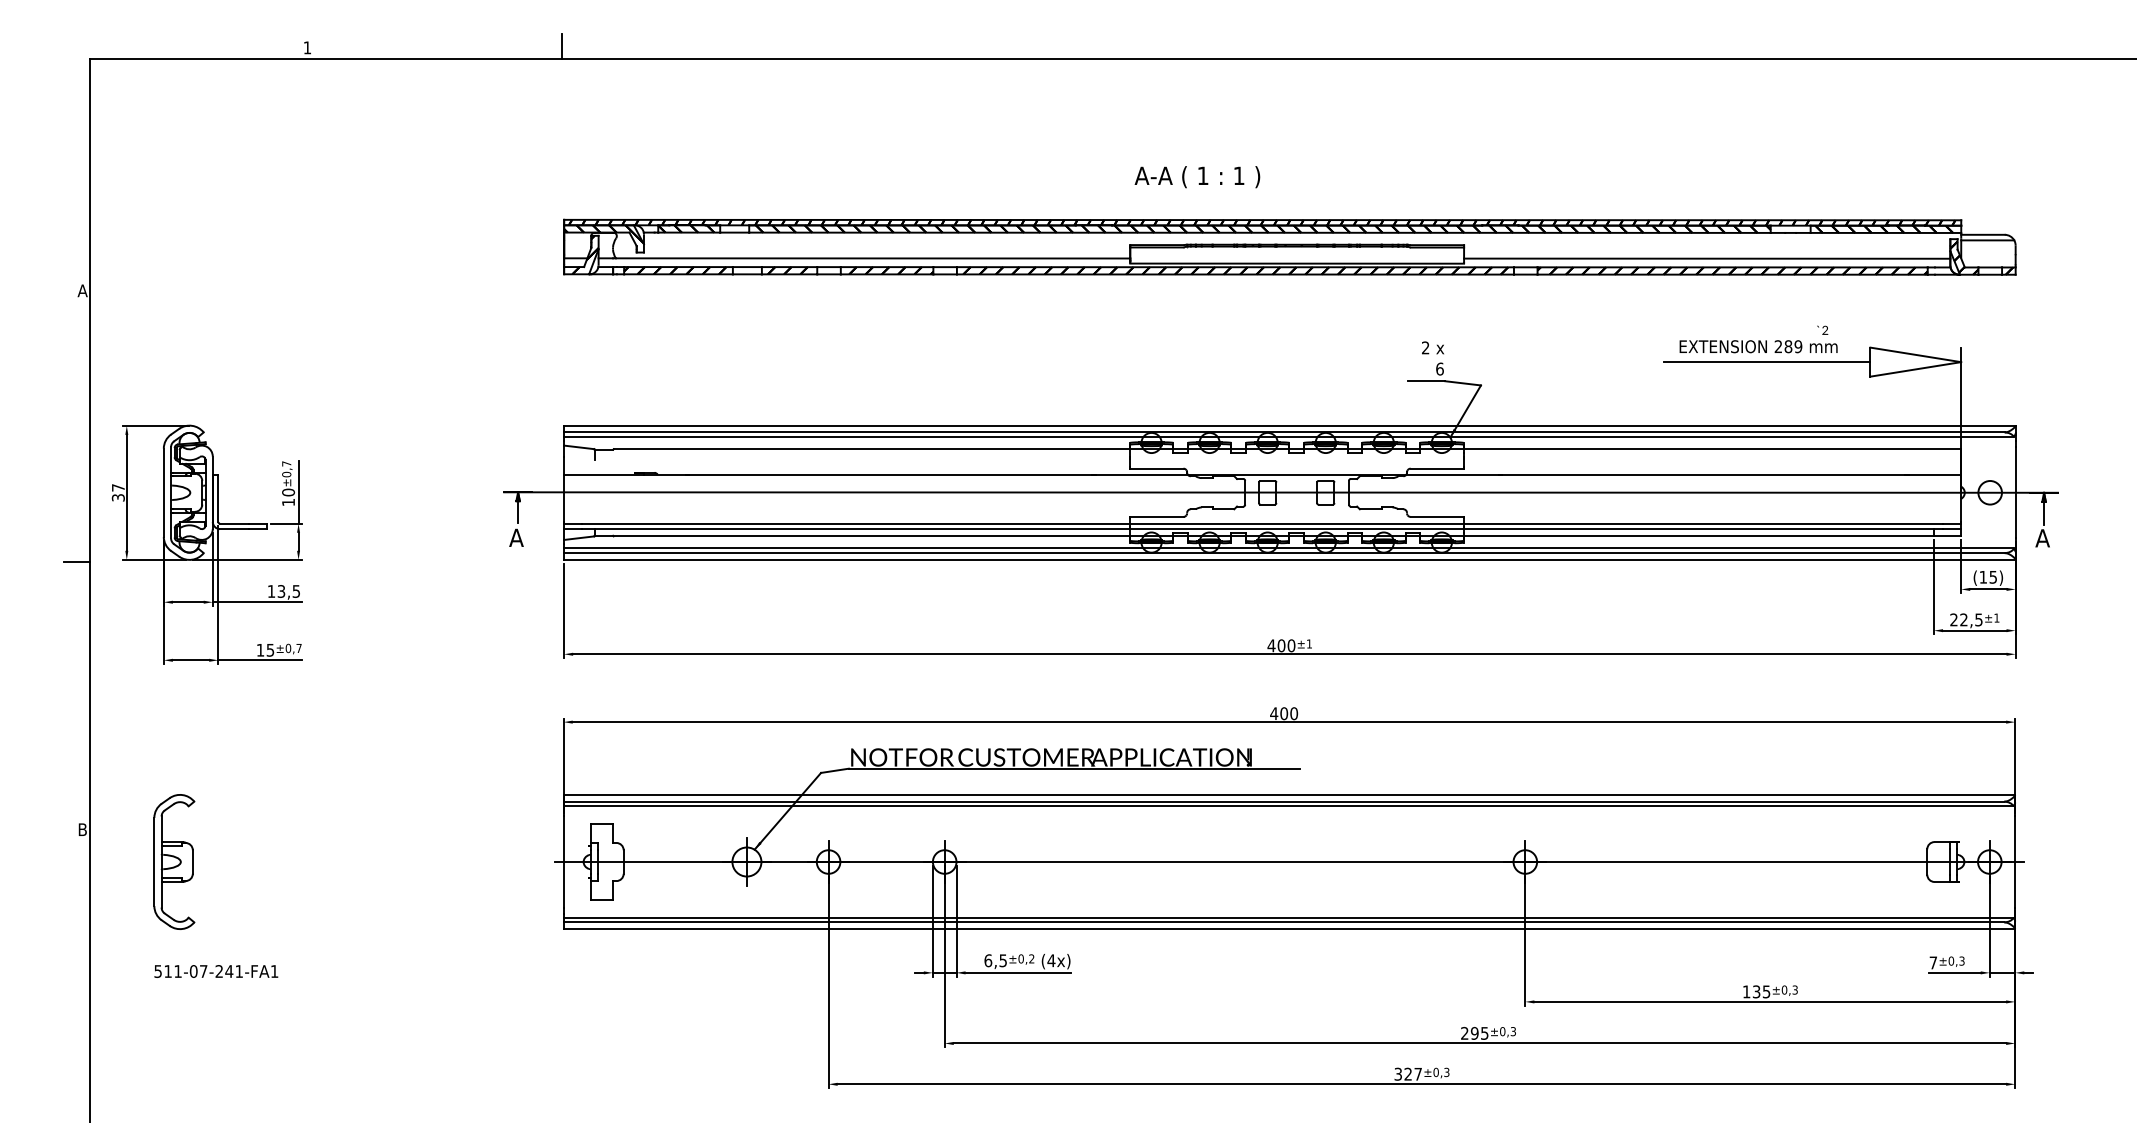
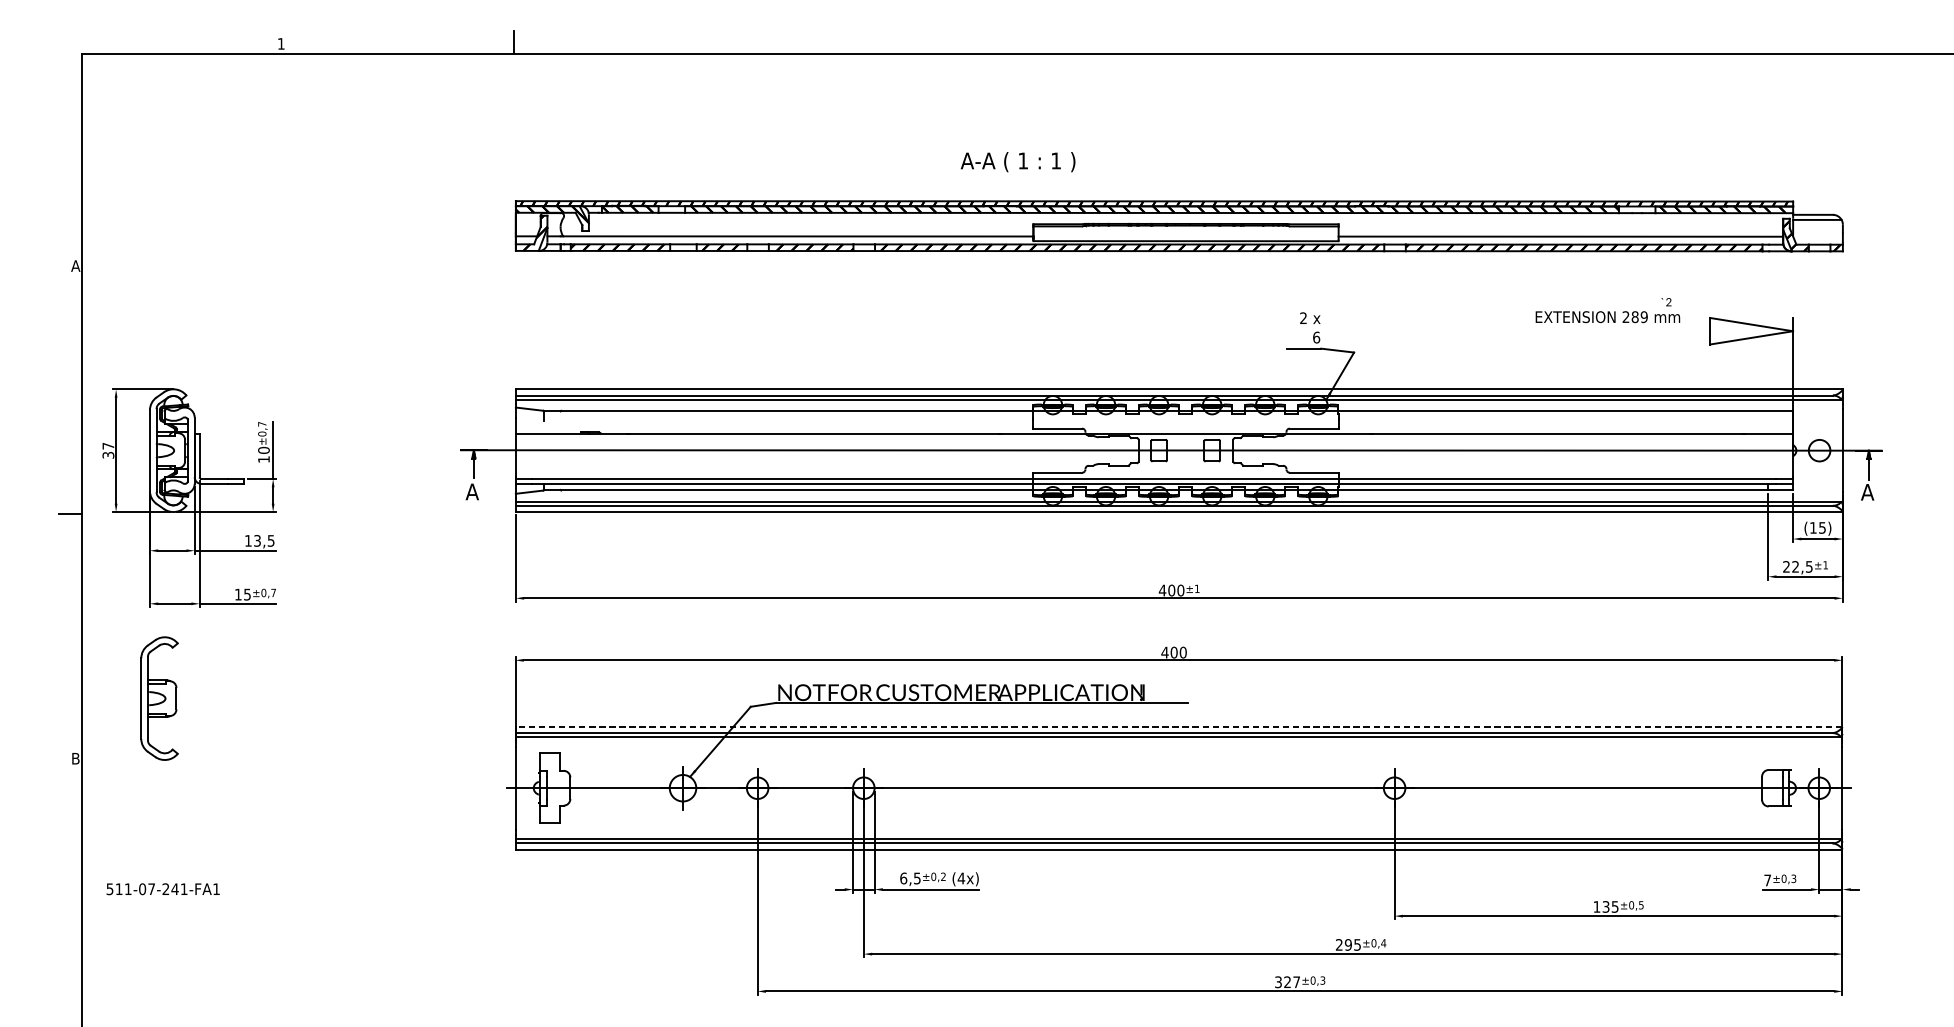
text: (1197, 177) -> (1018, 162), moved
line: (1766, 362) -> (1615, 331), removed
line: (1289, 794) -> (1179, 726), solid -> dashed
part: (174, 861) -> (159, 698), moved
text: (216, 971) -> (163, 889), moved
text: (1794, 989) -> (1640, 904), ±0,3 -> ±0,5
text: (1513, 1031) -> (1383, 943), ±0,3 -> ±0,4

